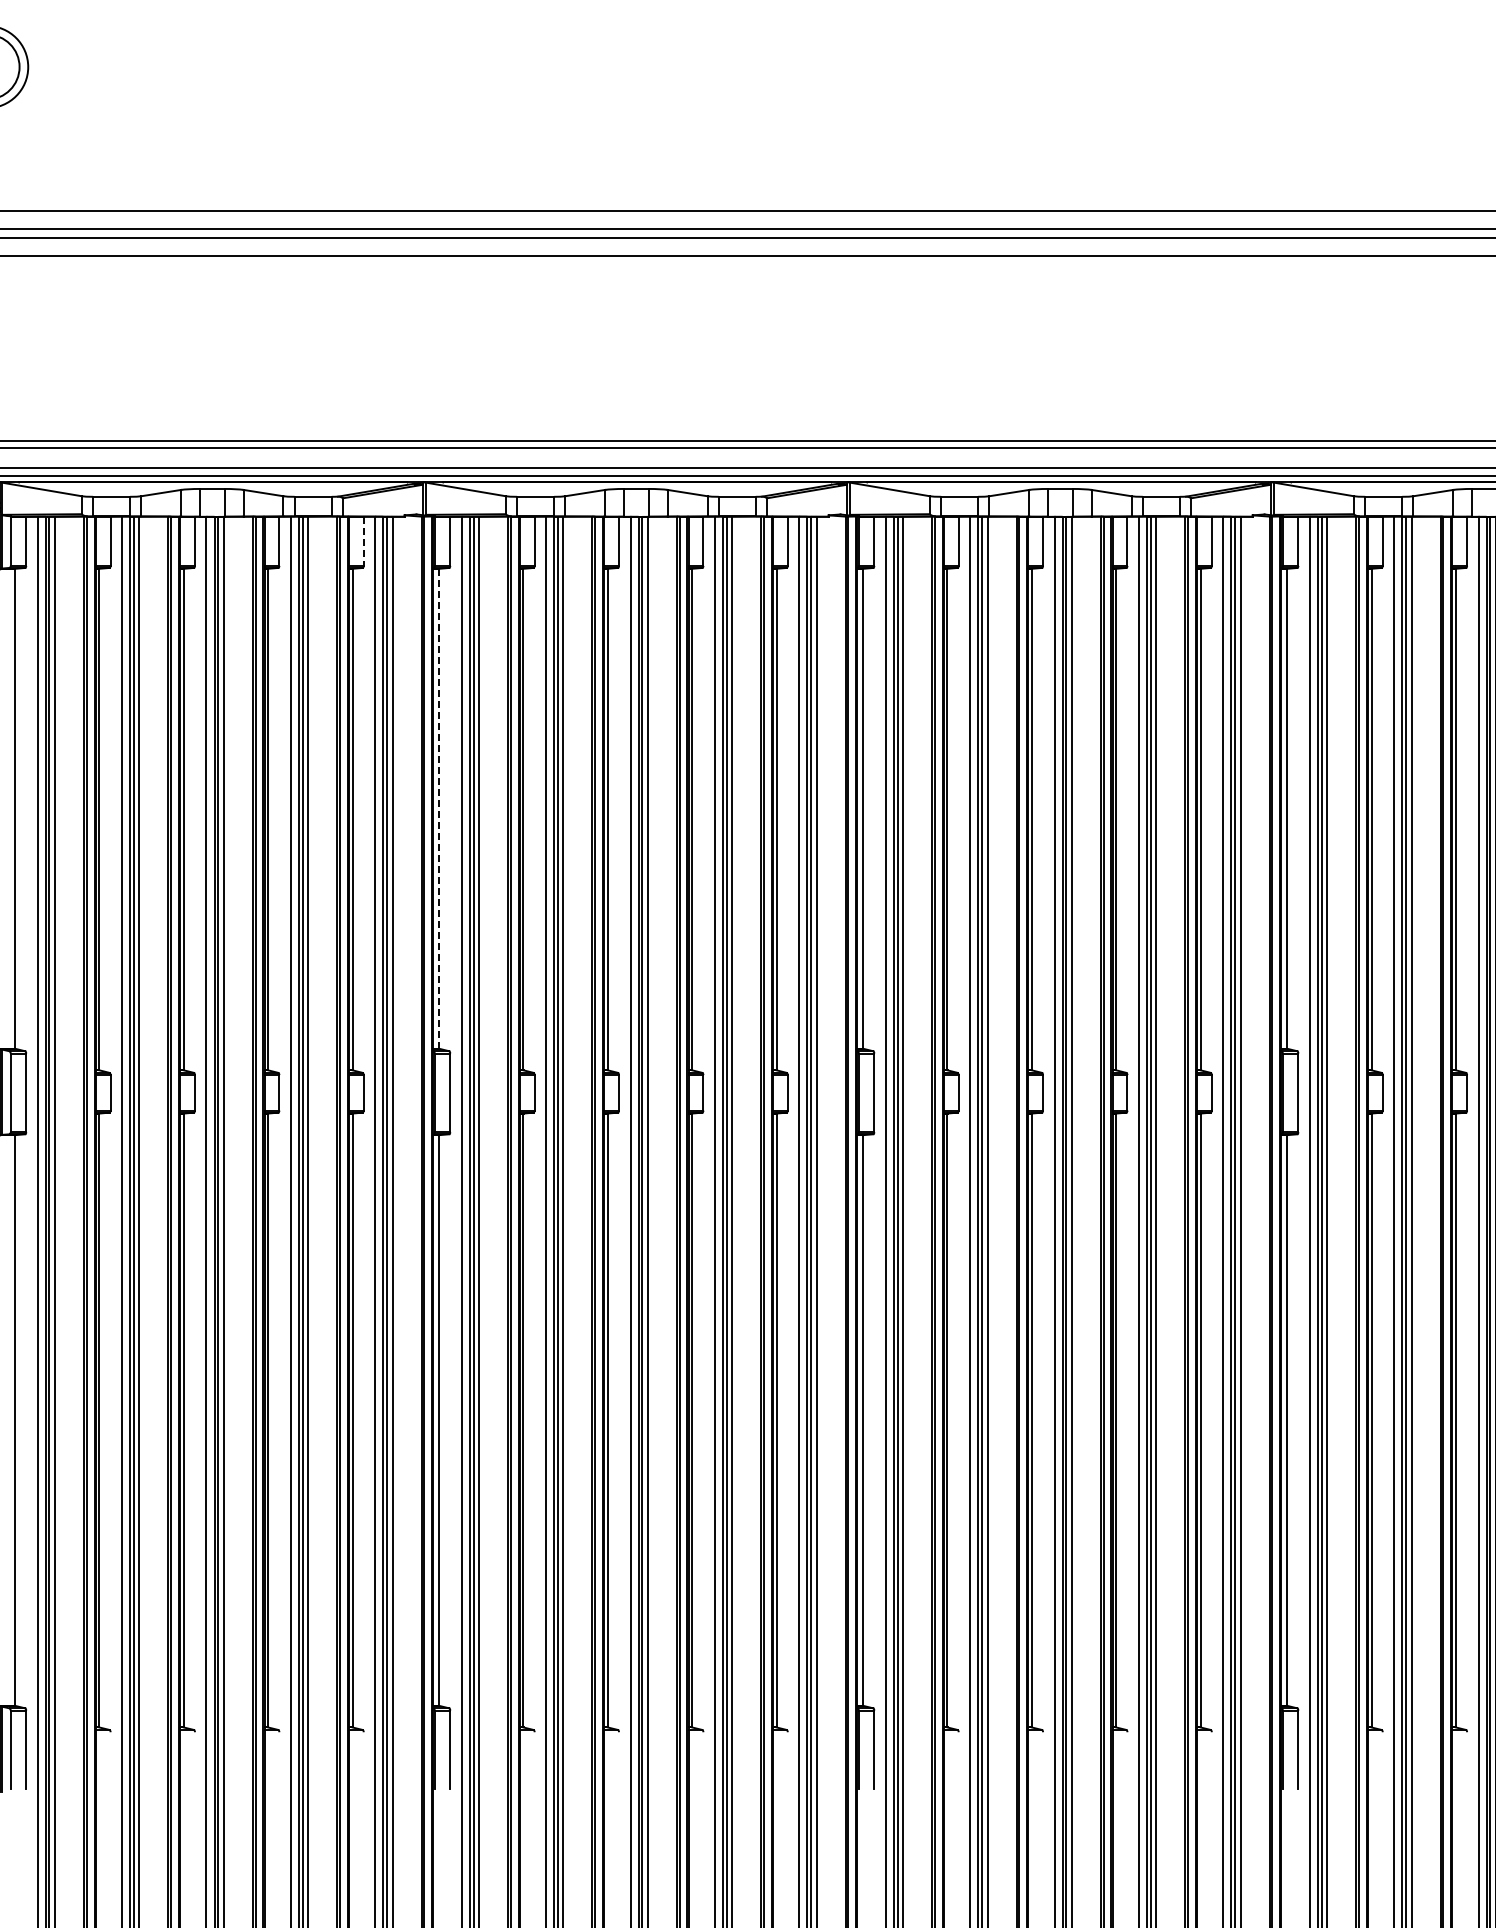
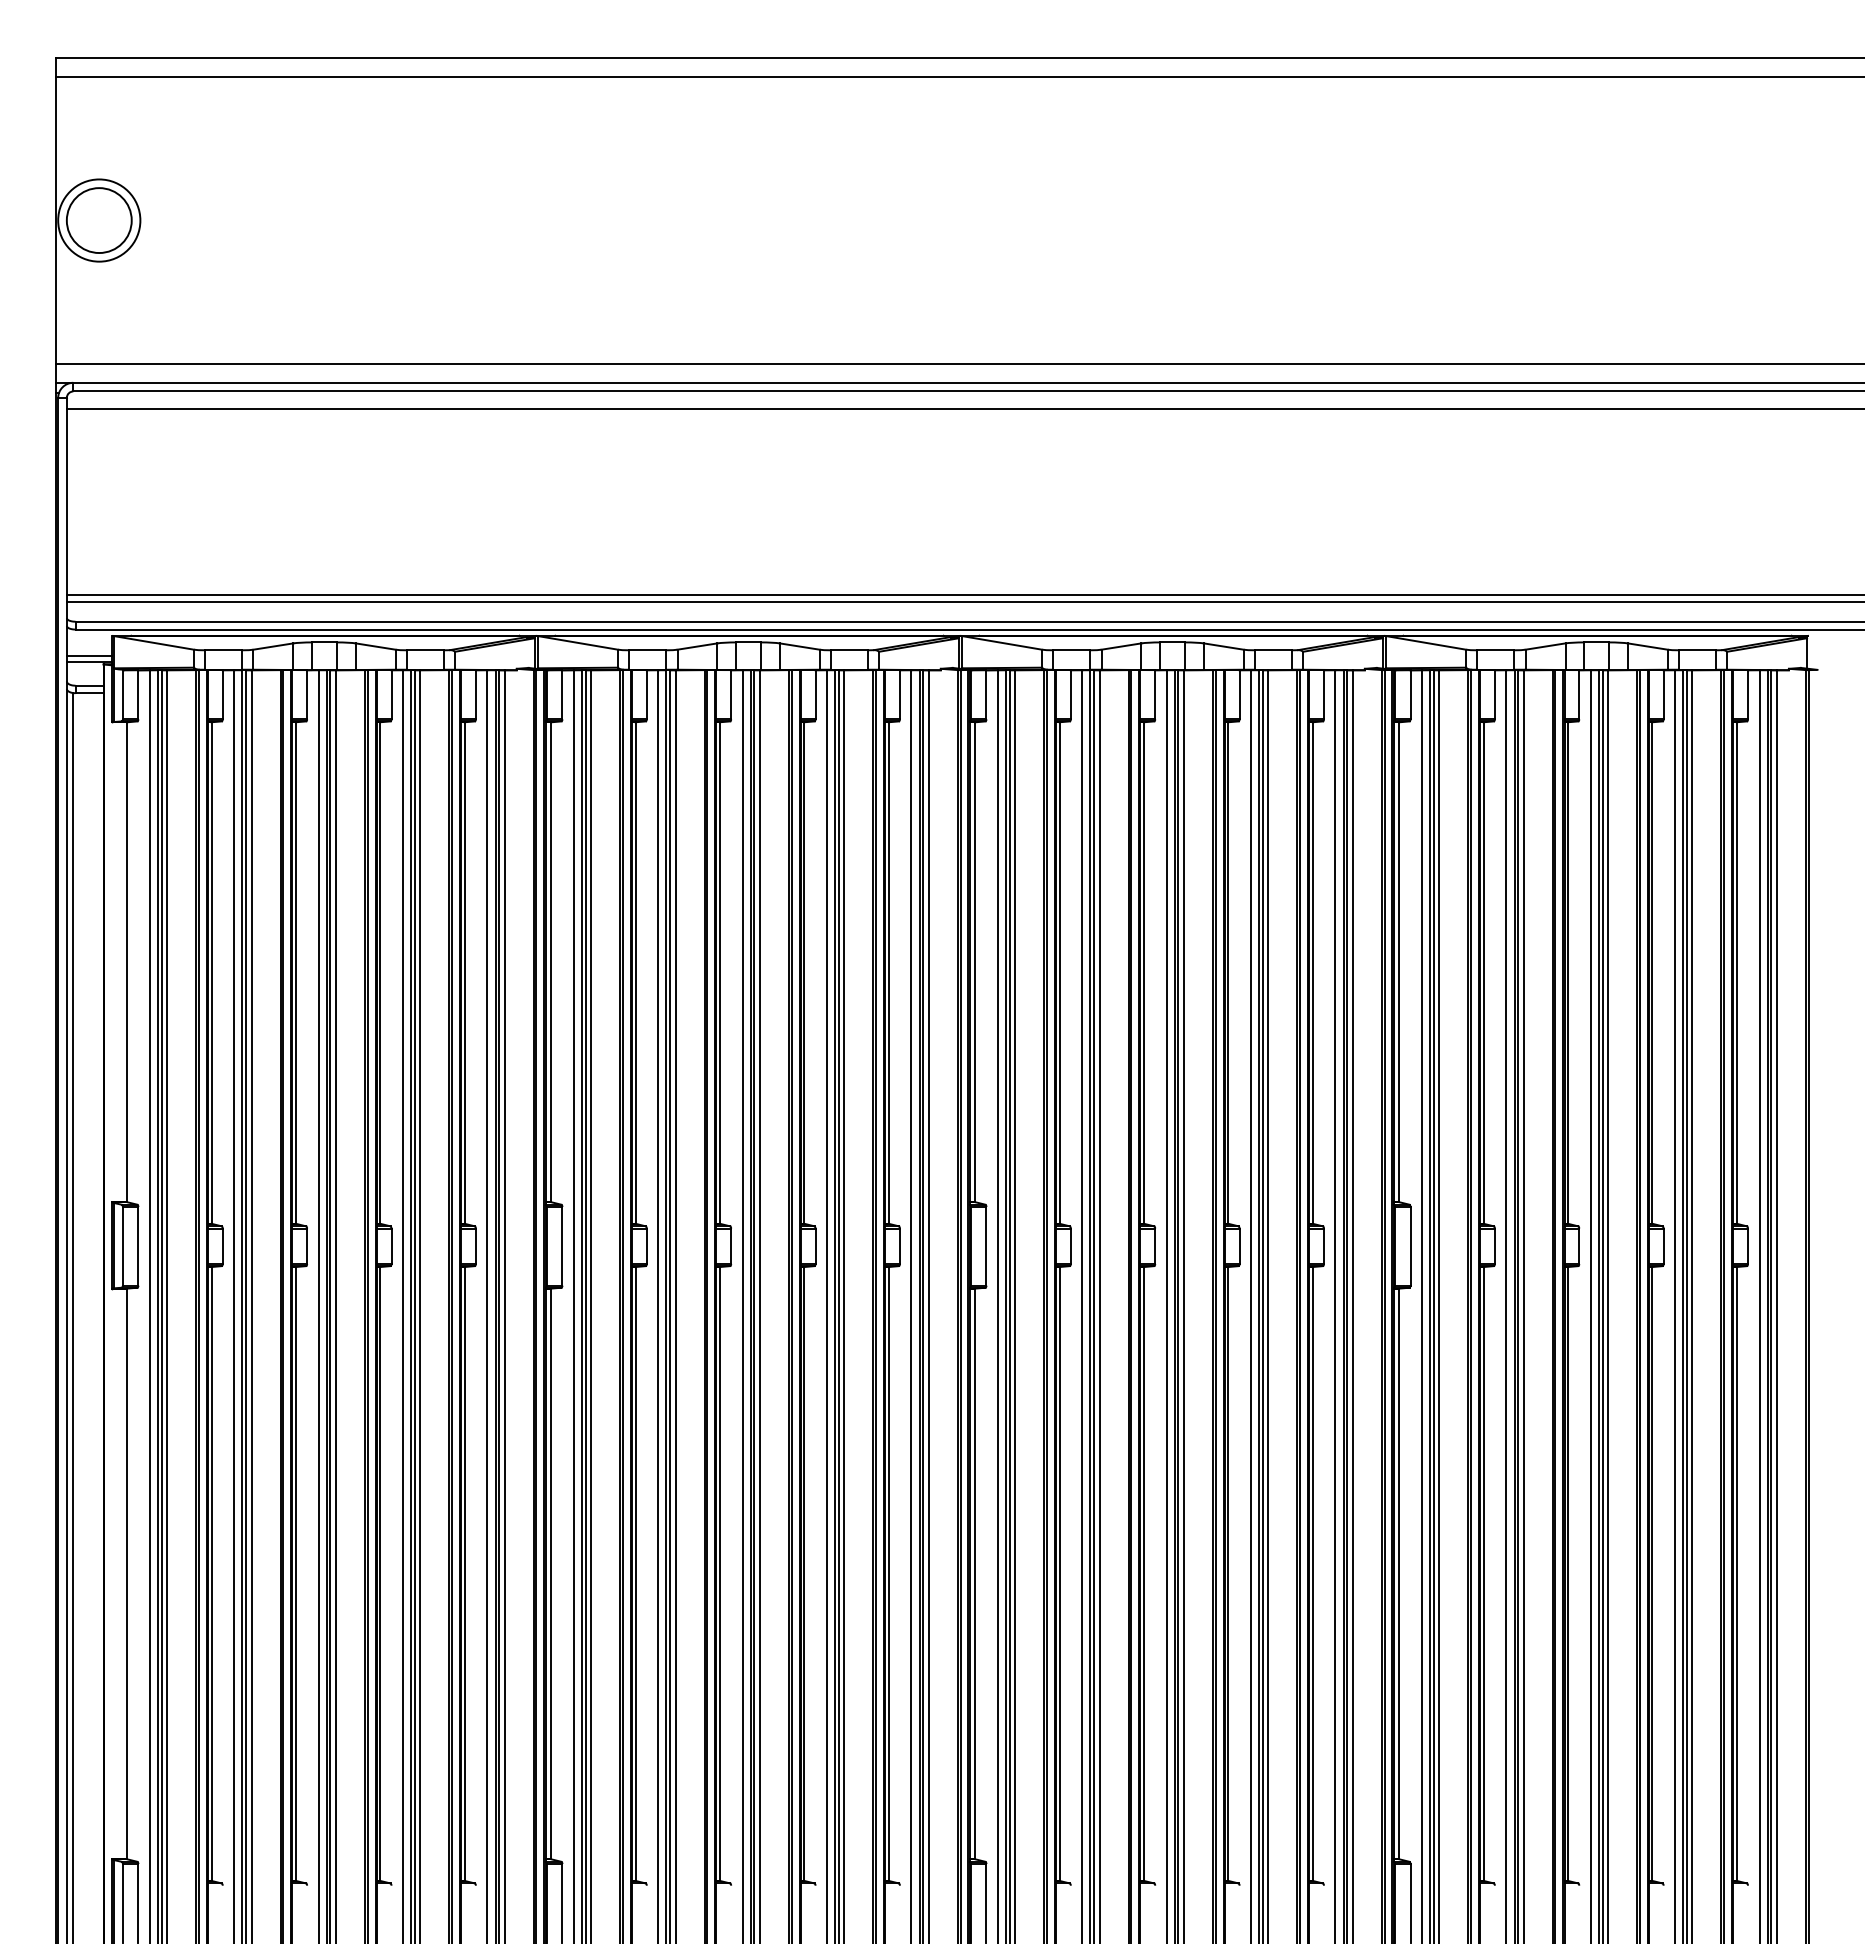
line: (363, 541) -> (475, 694), dashed -> solid
line: (439, 809) -> (551, 962), dashed -> solid

